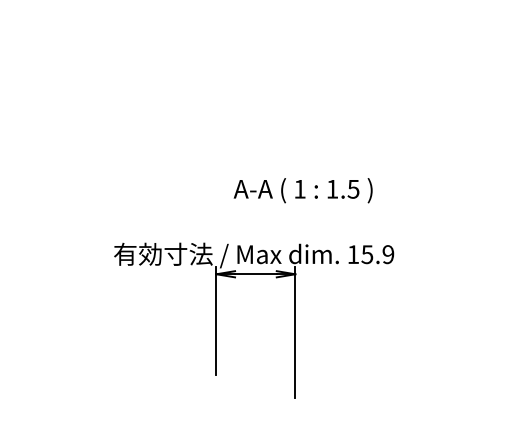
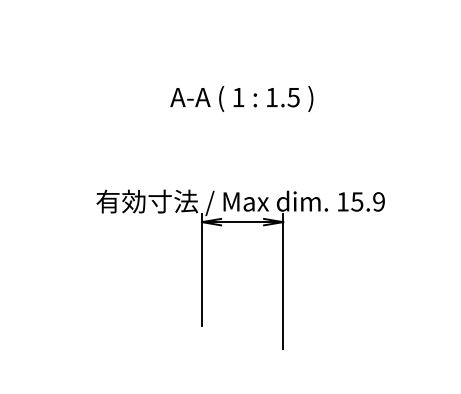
text: (302, 190) -> (241, 98), moved

